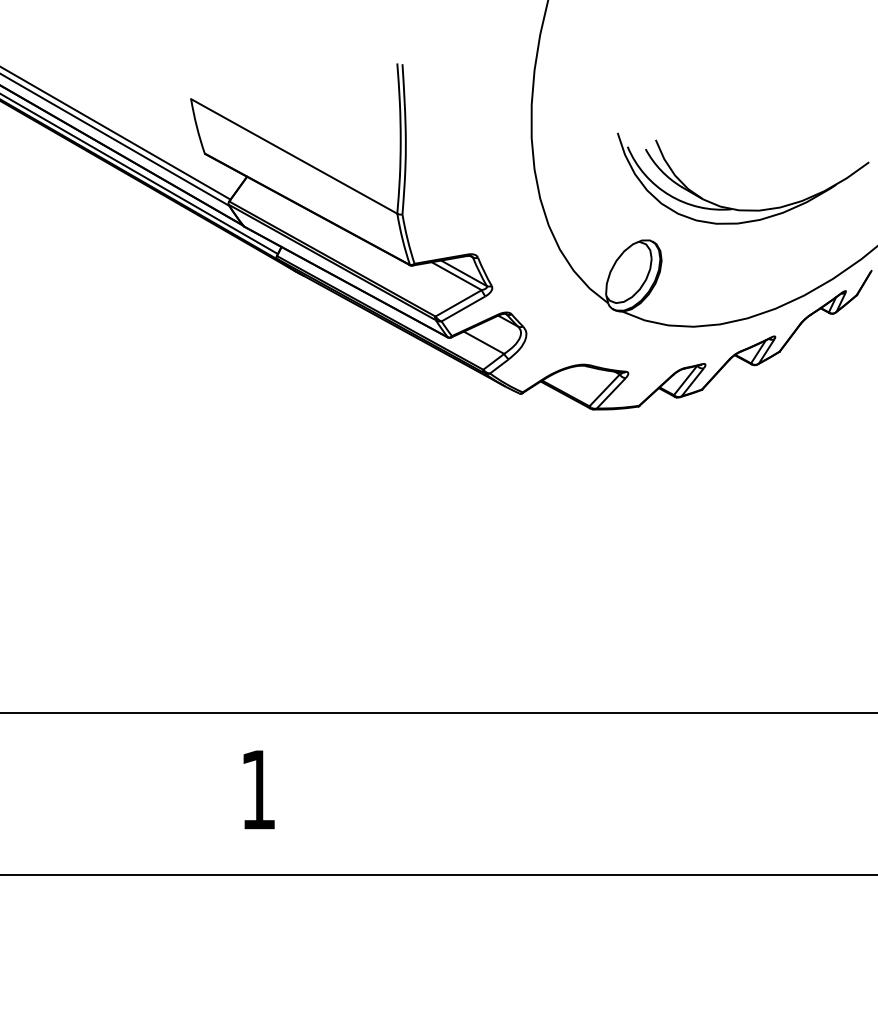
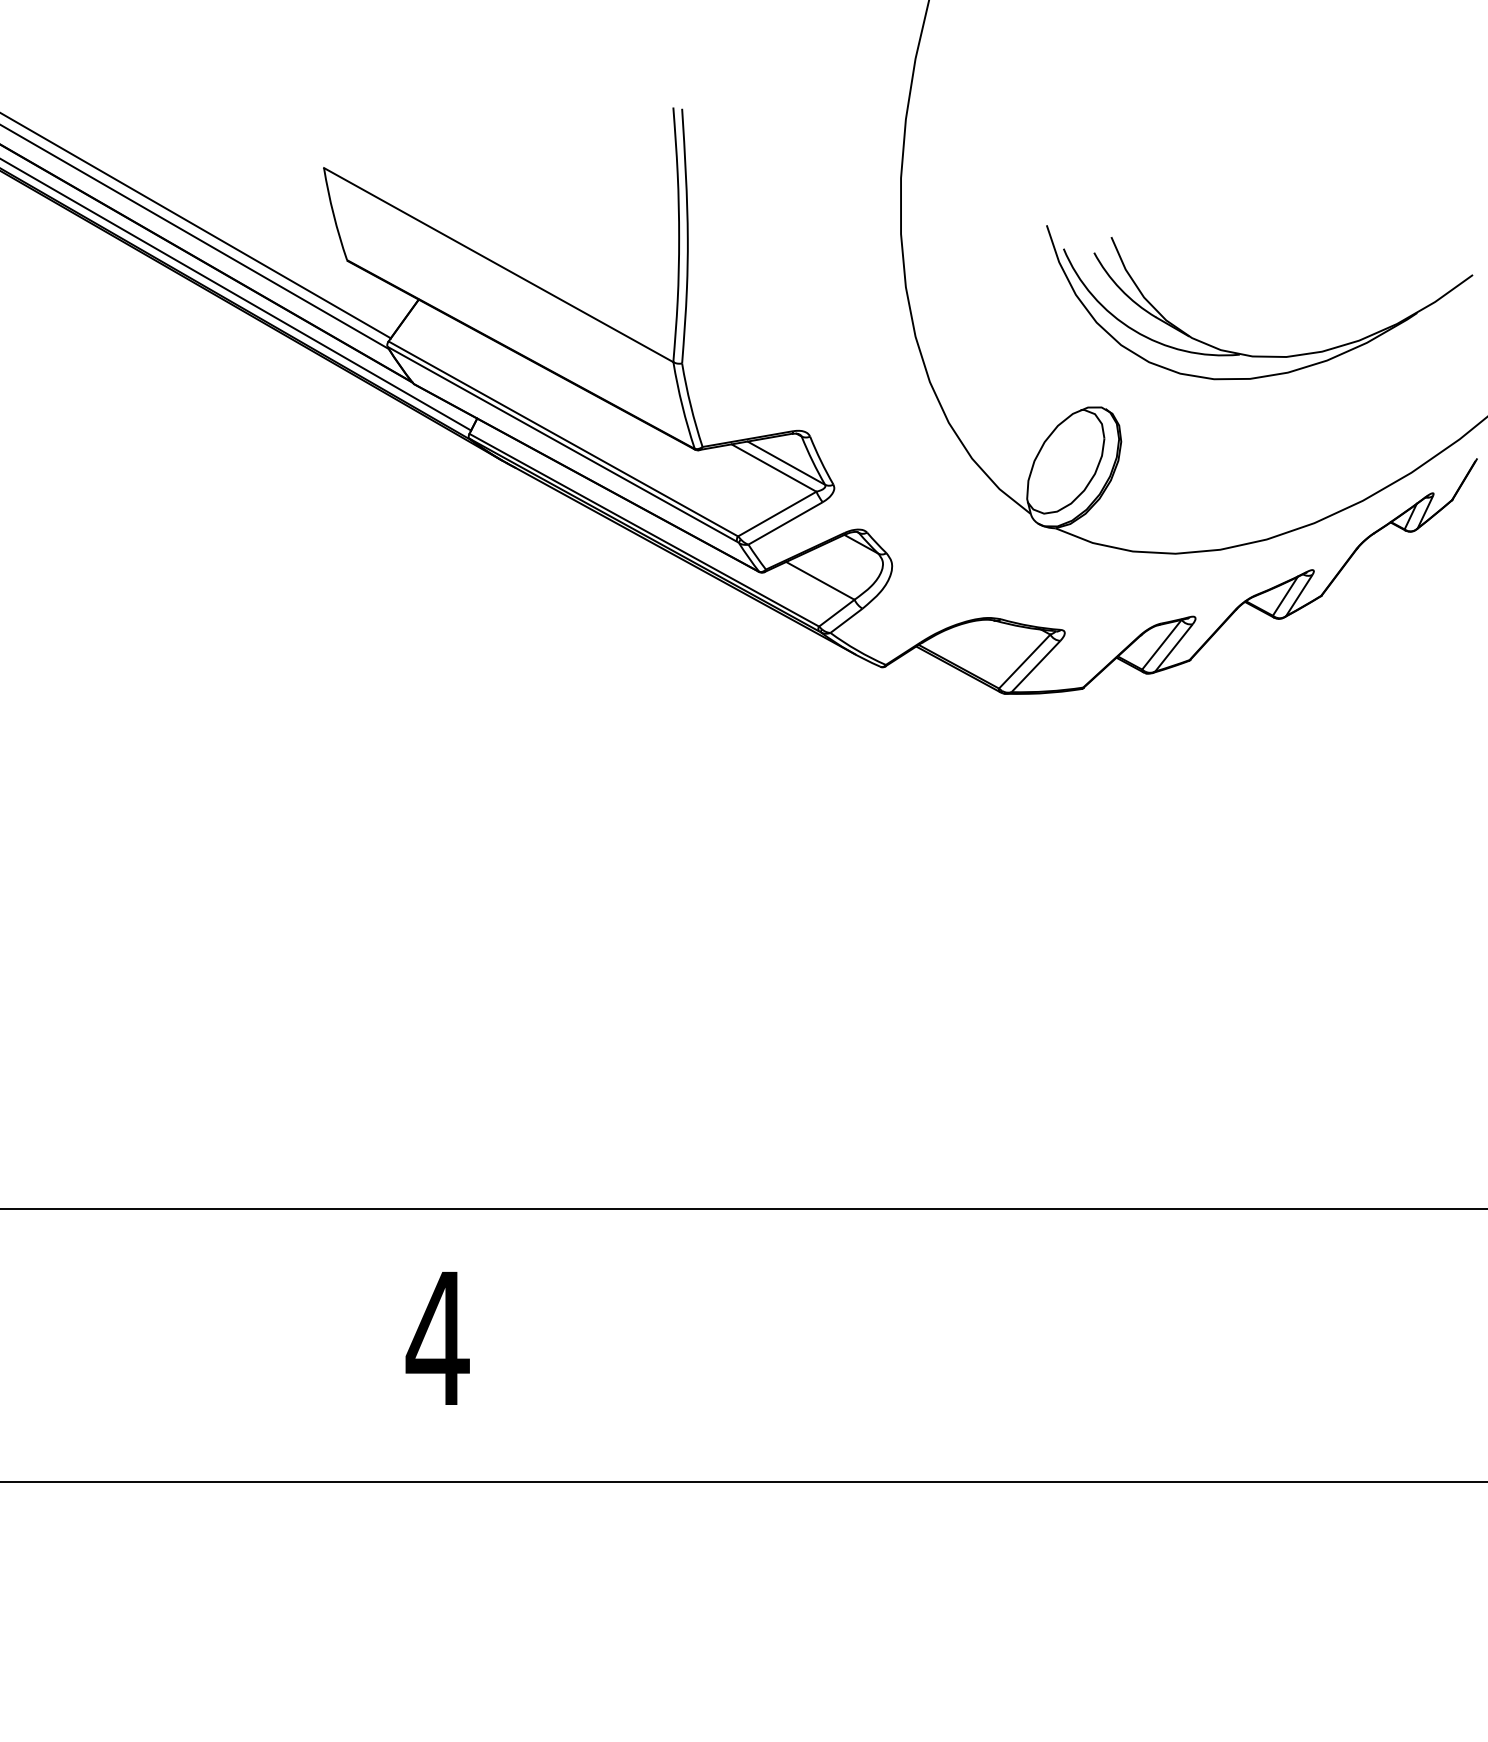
text: (258, 789) -> (438, 1337), 1 -> 4

